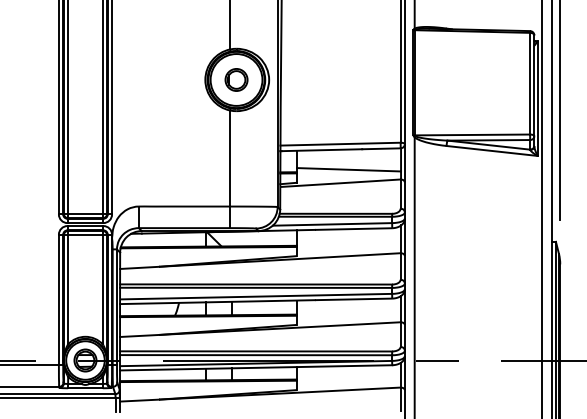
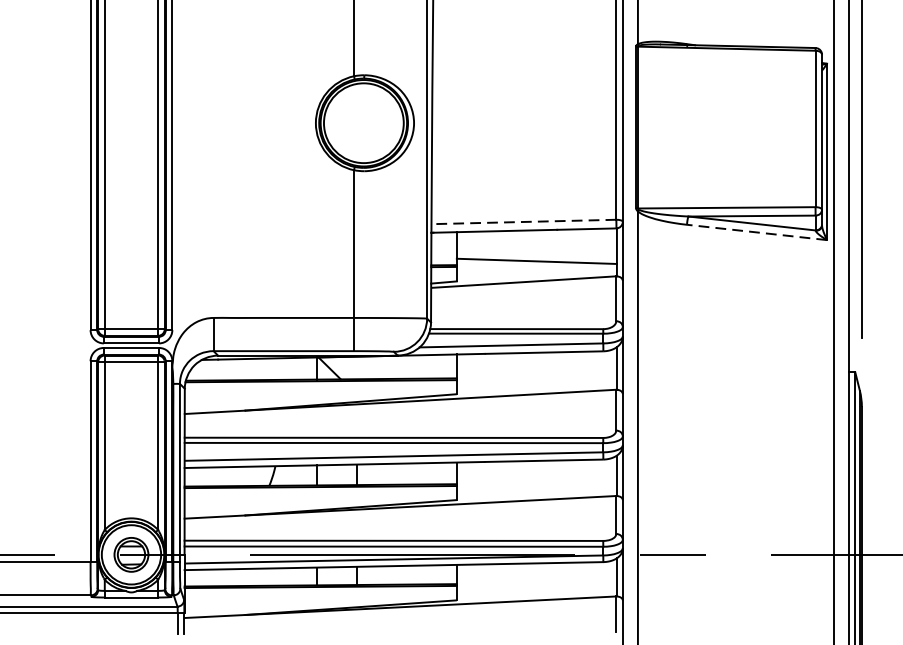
part: (236, 79) -> (363, 122), removed
line: (340, 144) -> (523, 222), solid -> dashed
line: (492, 150) -> (757, 231), solid -> dashed

